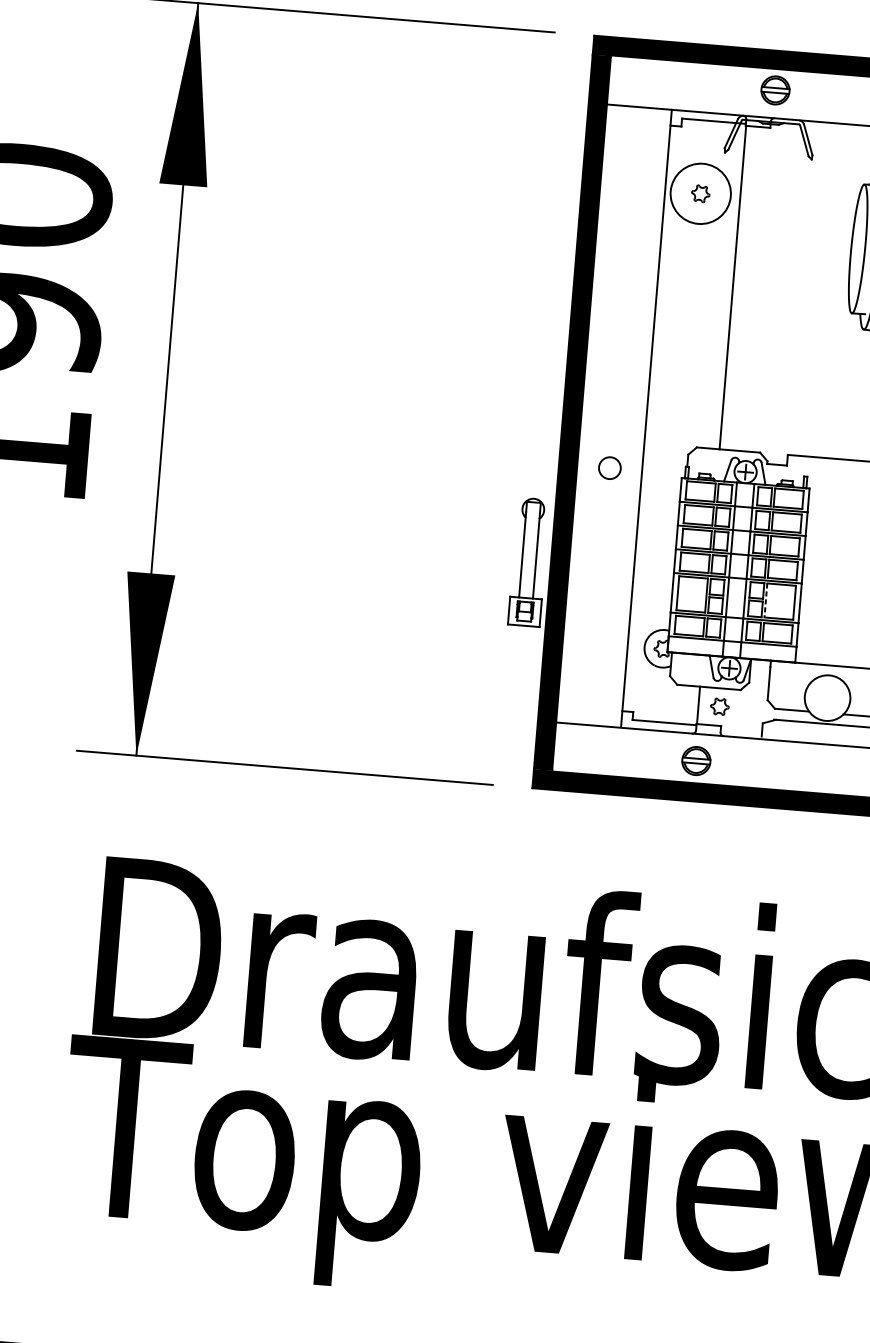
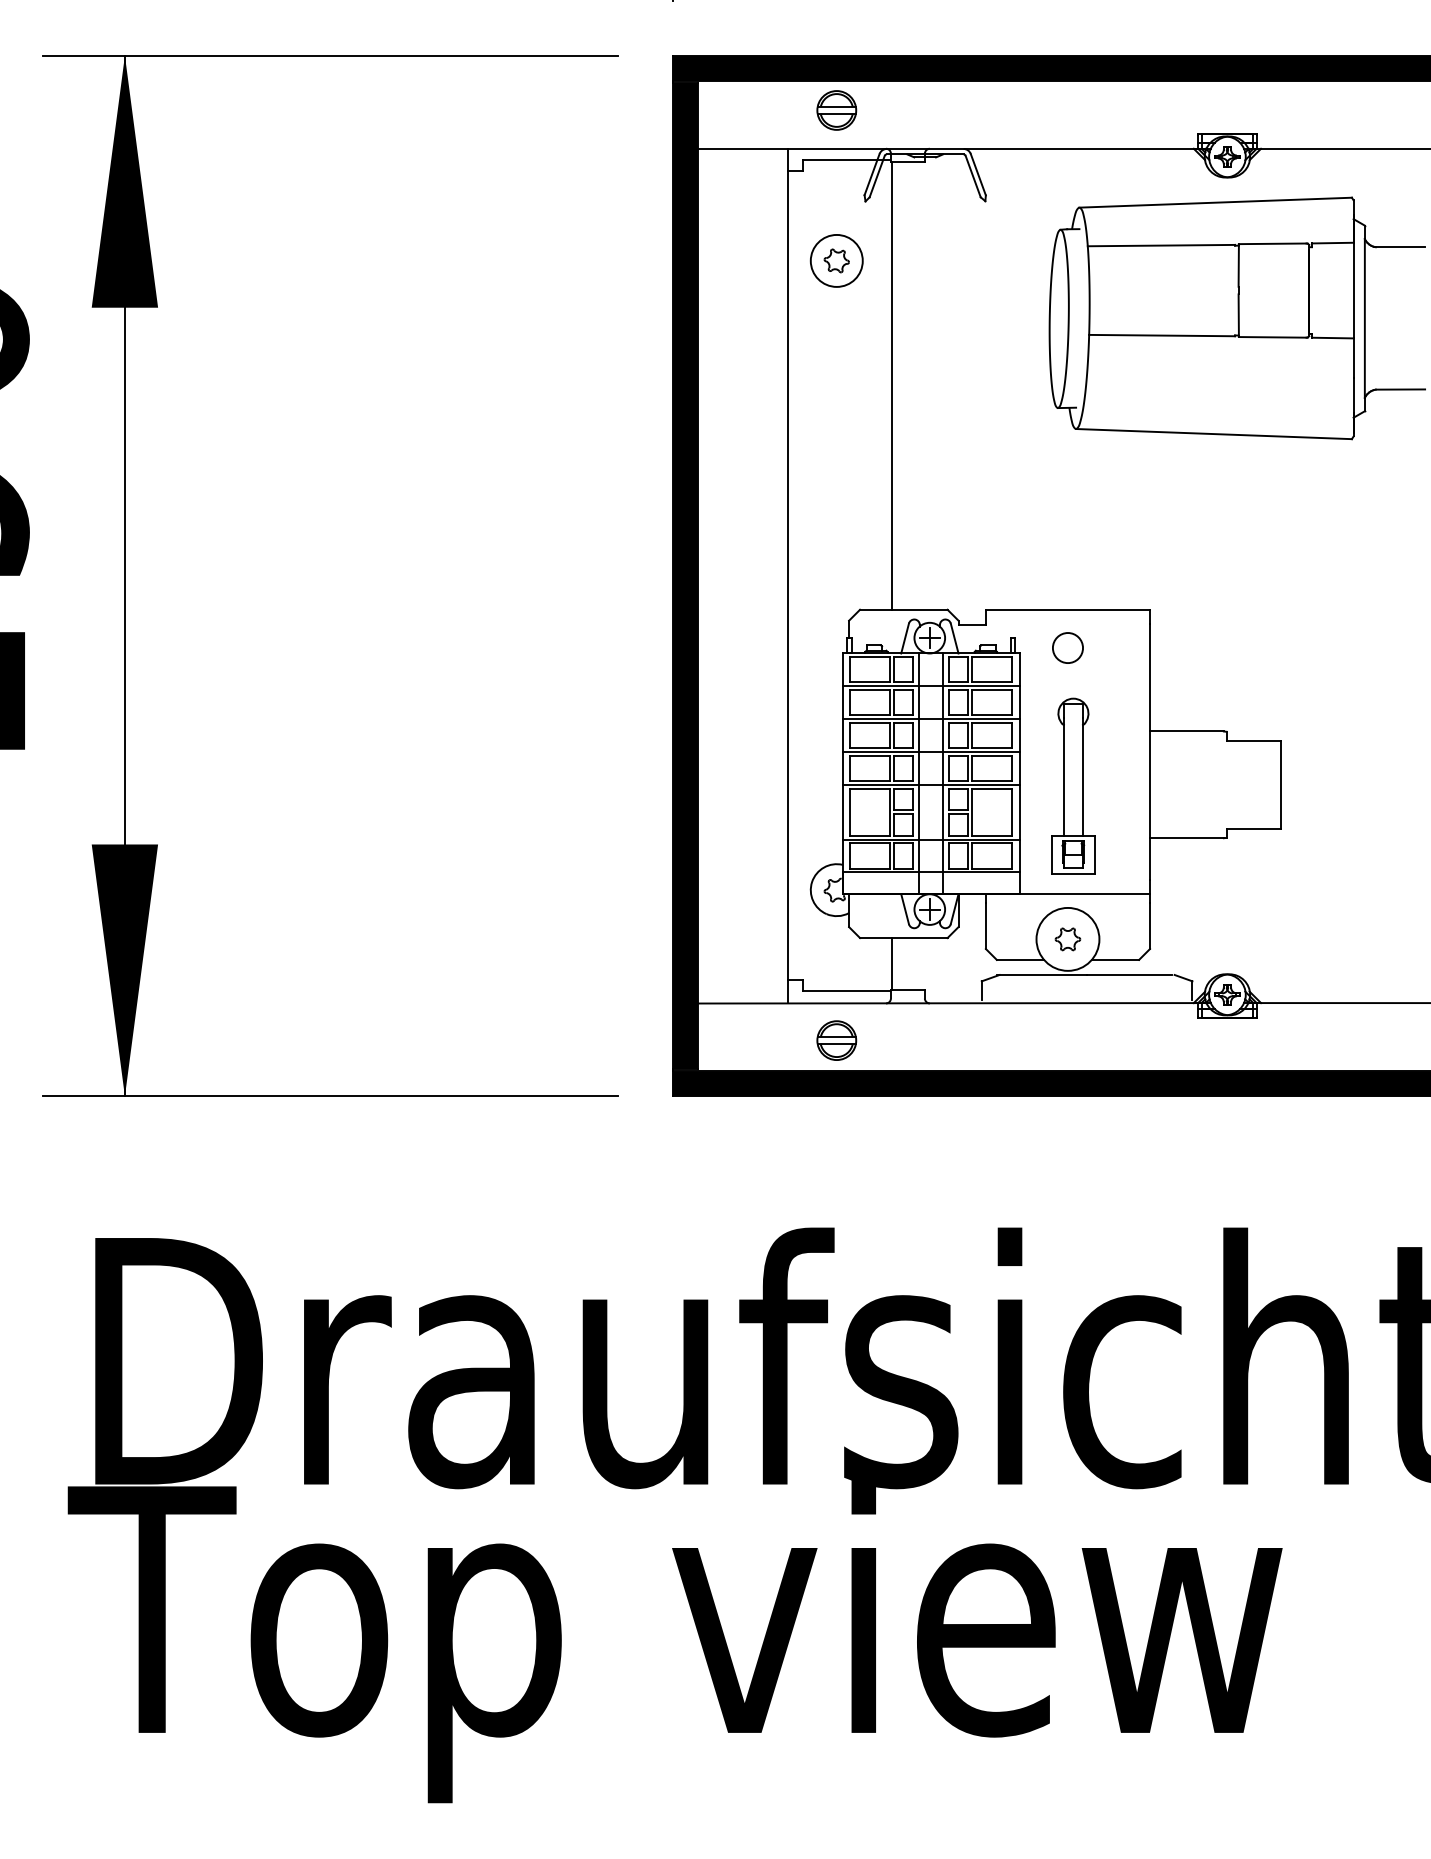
part: (775, 90) -> (836, 110), moved
circle: (700, 193) -> (836, 260), size x0.62
circle: (609, 467) -> (1067, 647), moved
part: (529, 561) -> (1073, 785), moved
line: (766, 600) -> (972, 812), dashed -> solid
part: (719, 706) -> (1067, 939), moved
part: (696, 760) -> (836, 1040), moved

